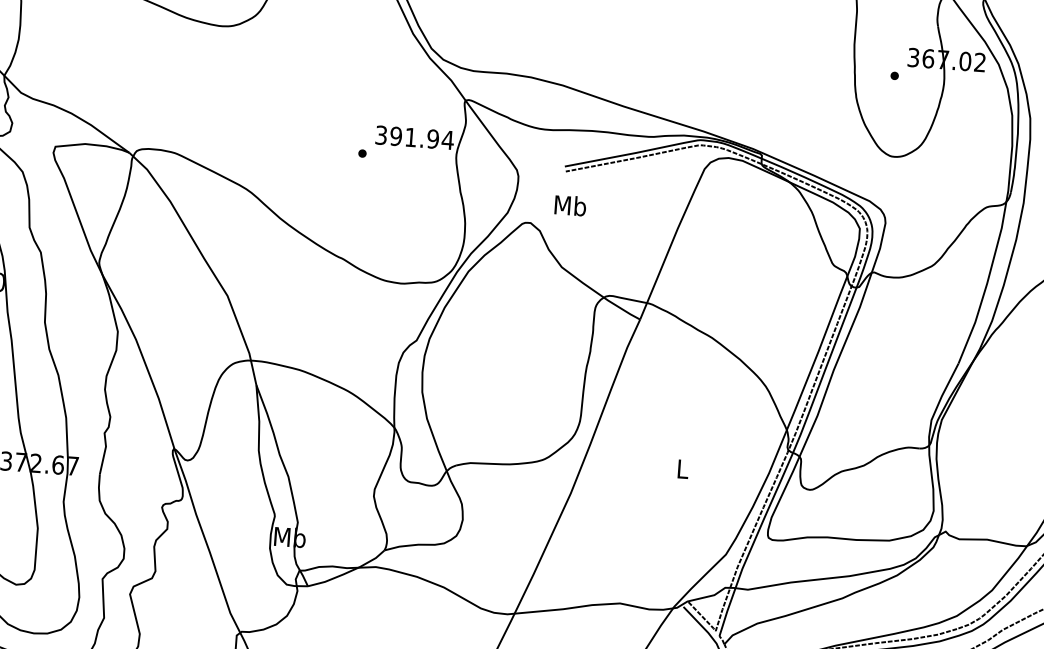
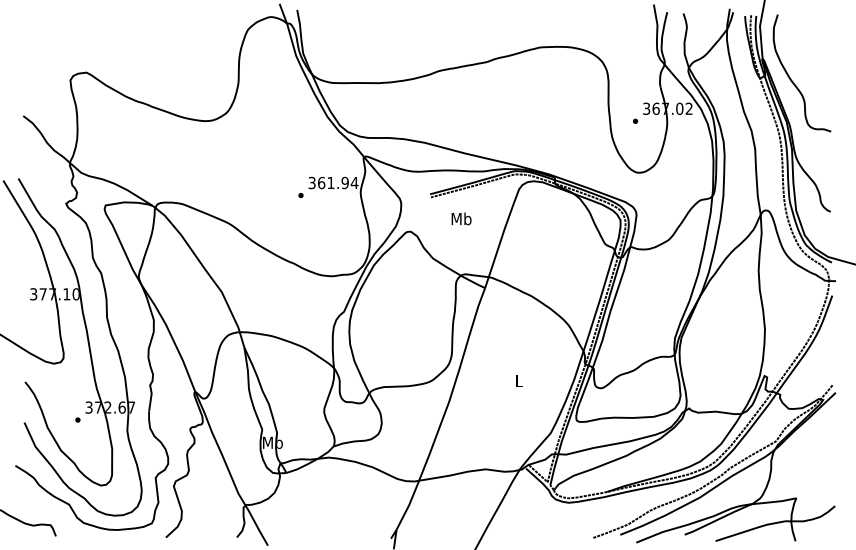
text: (396, 135) -> (321, 182), 391.94 -> 361.94
text: (570, 205) -> (461, 218), moved

